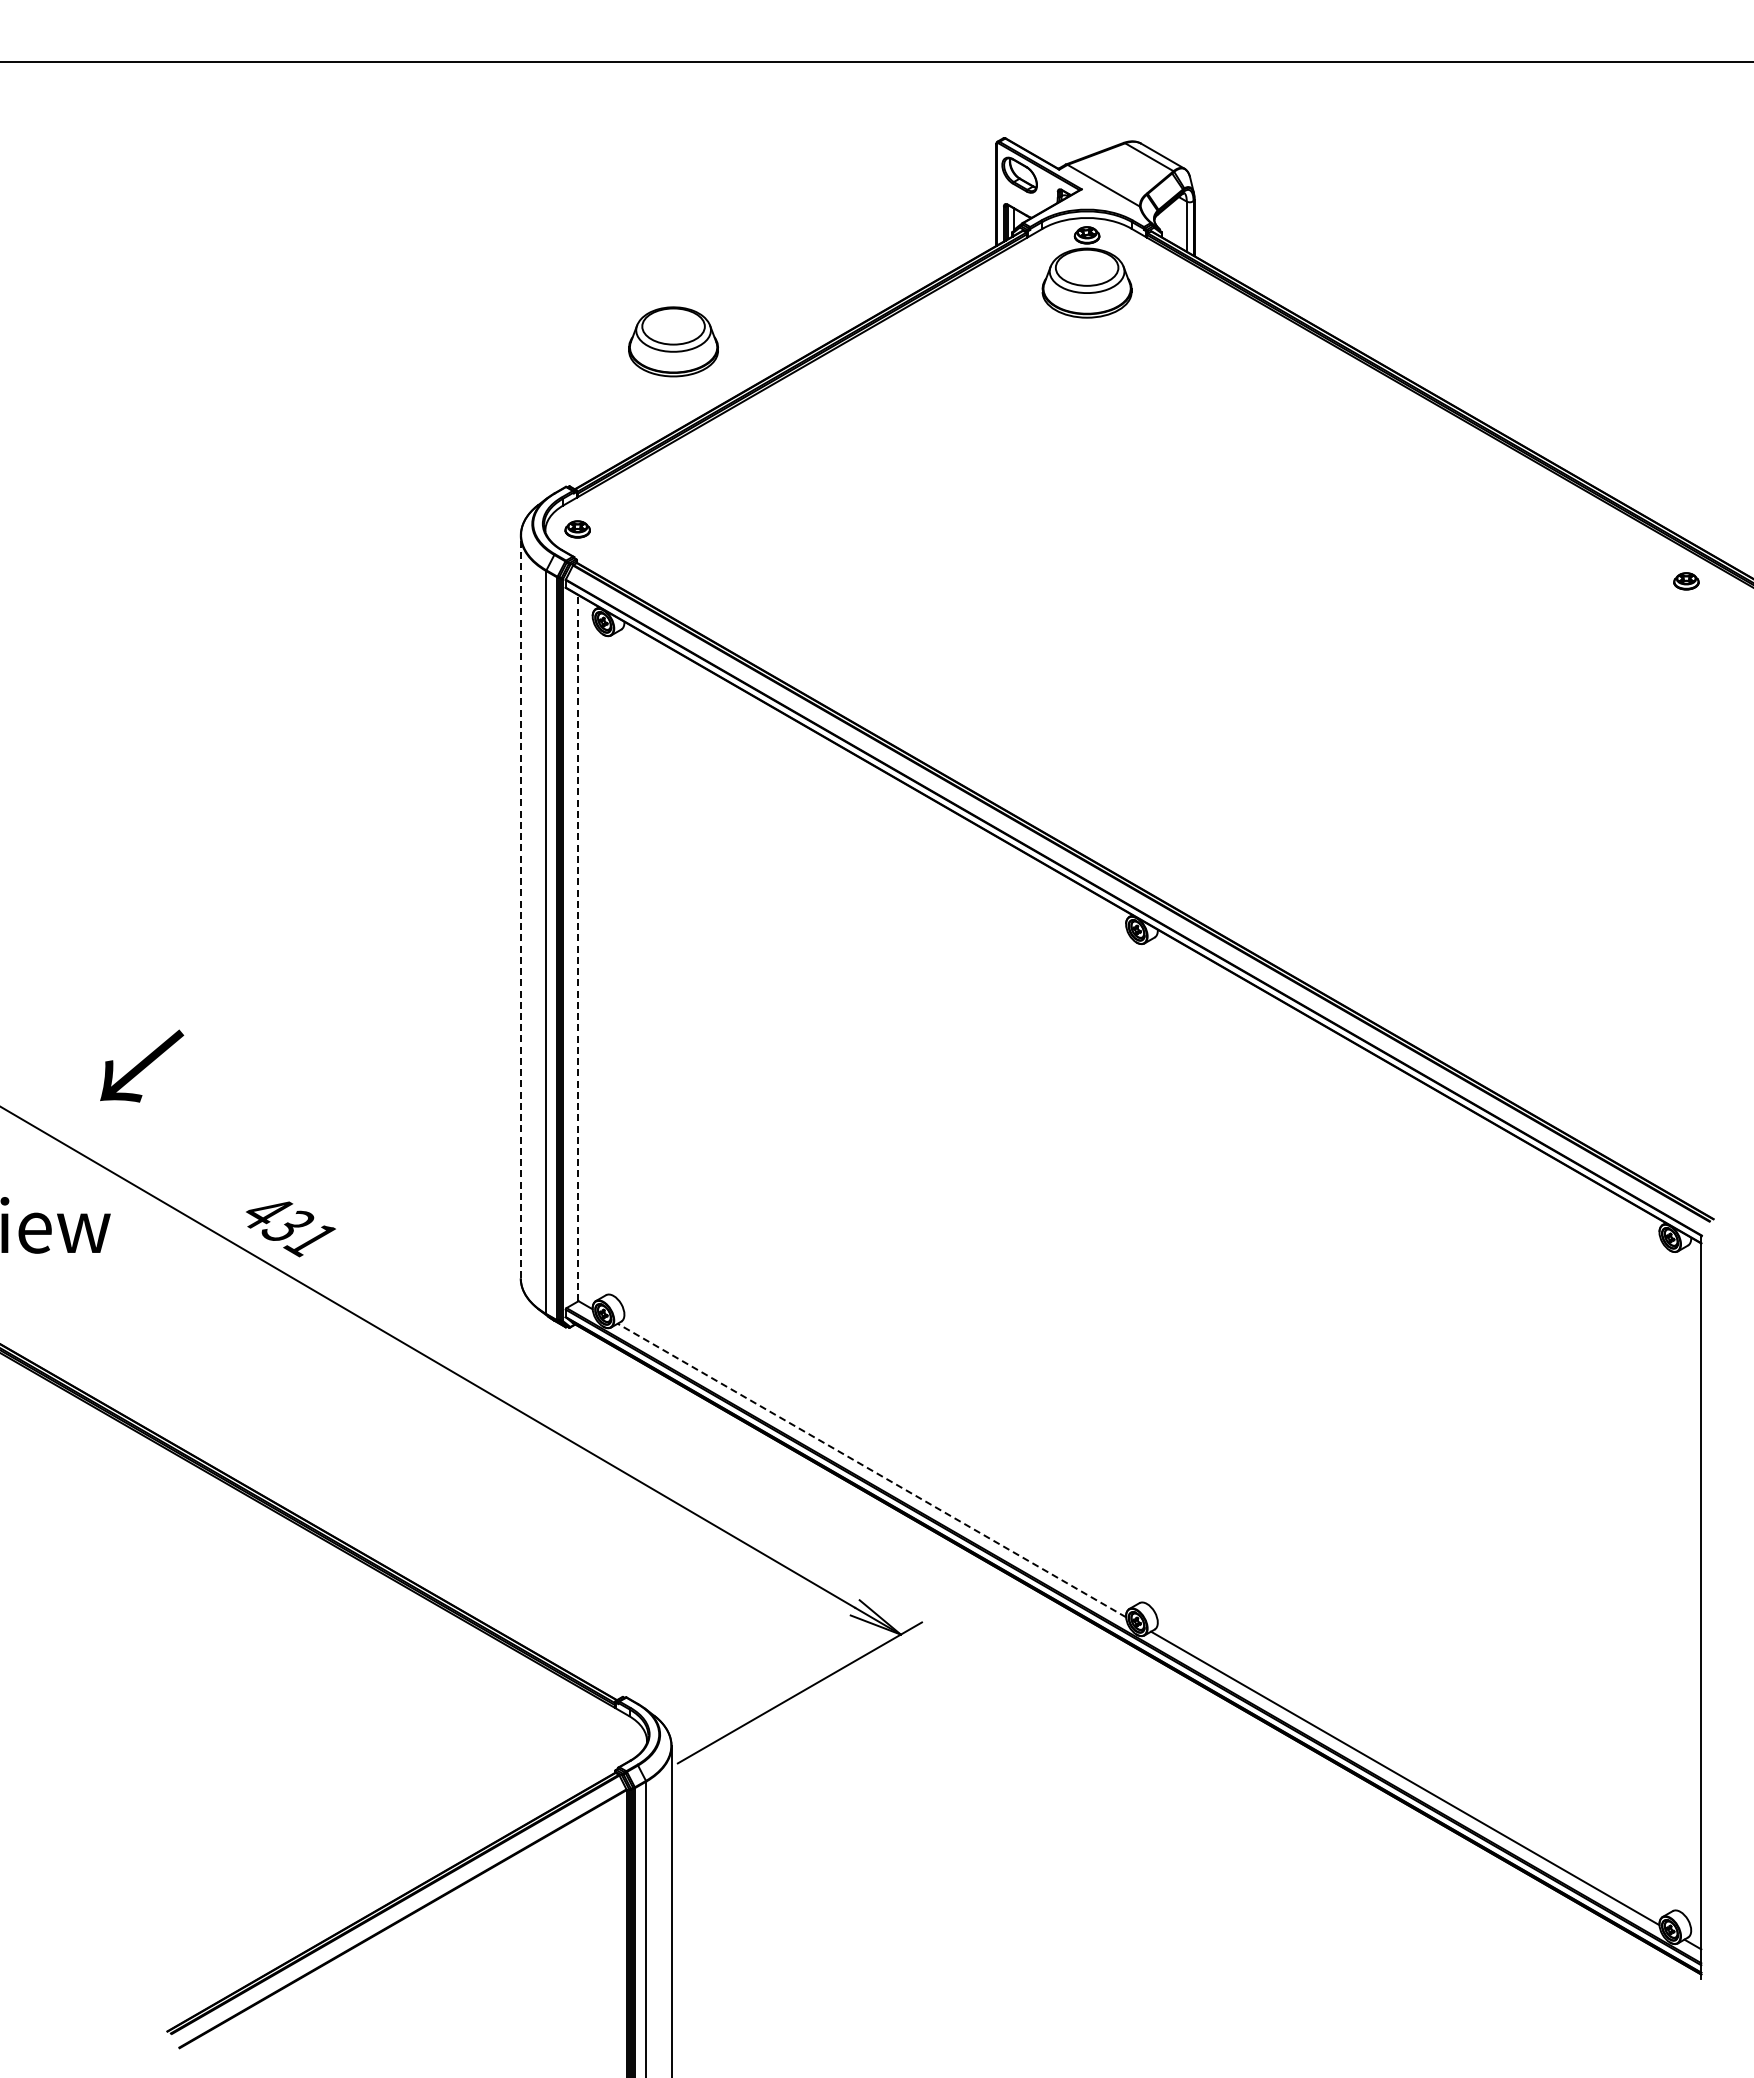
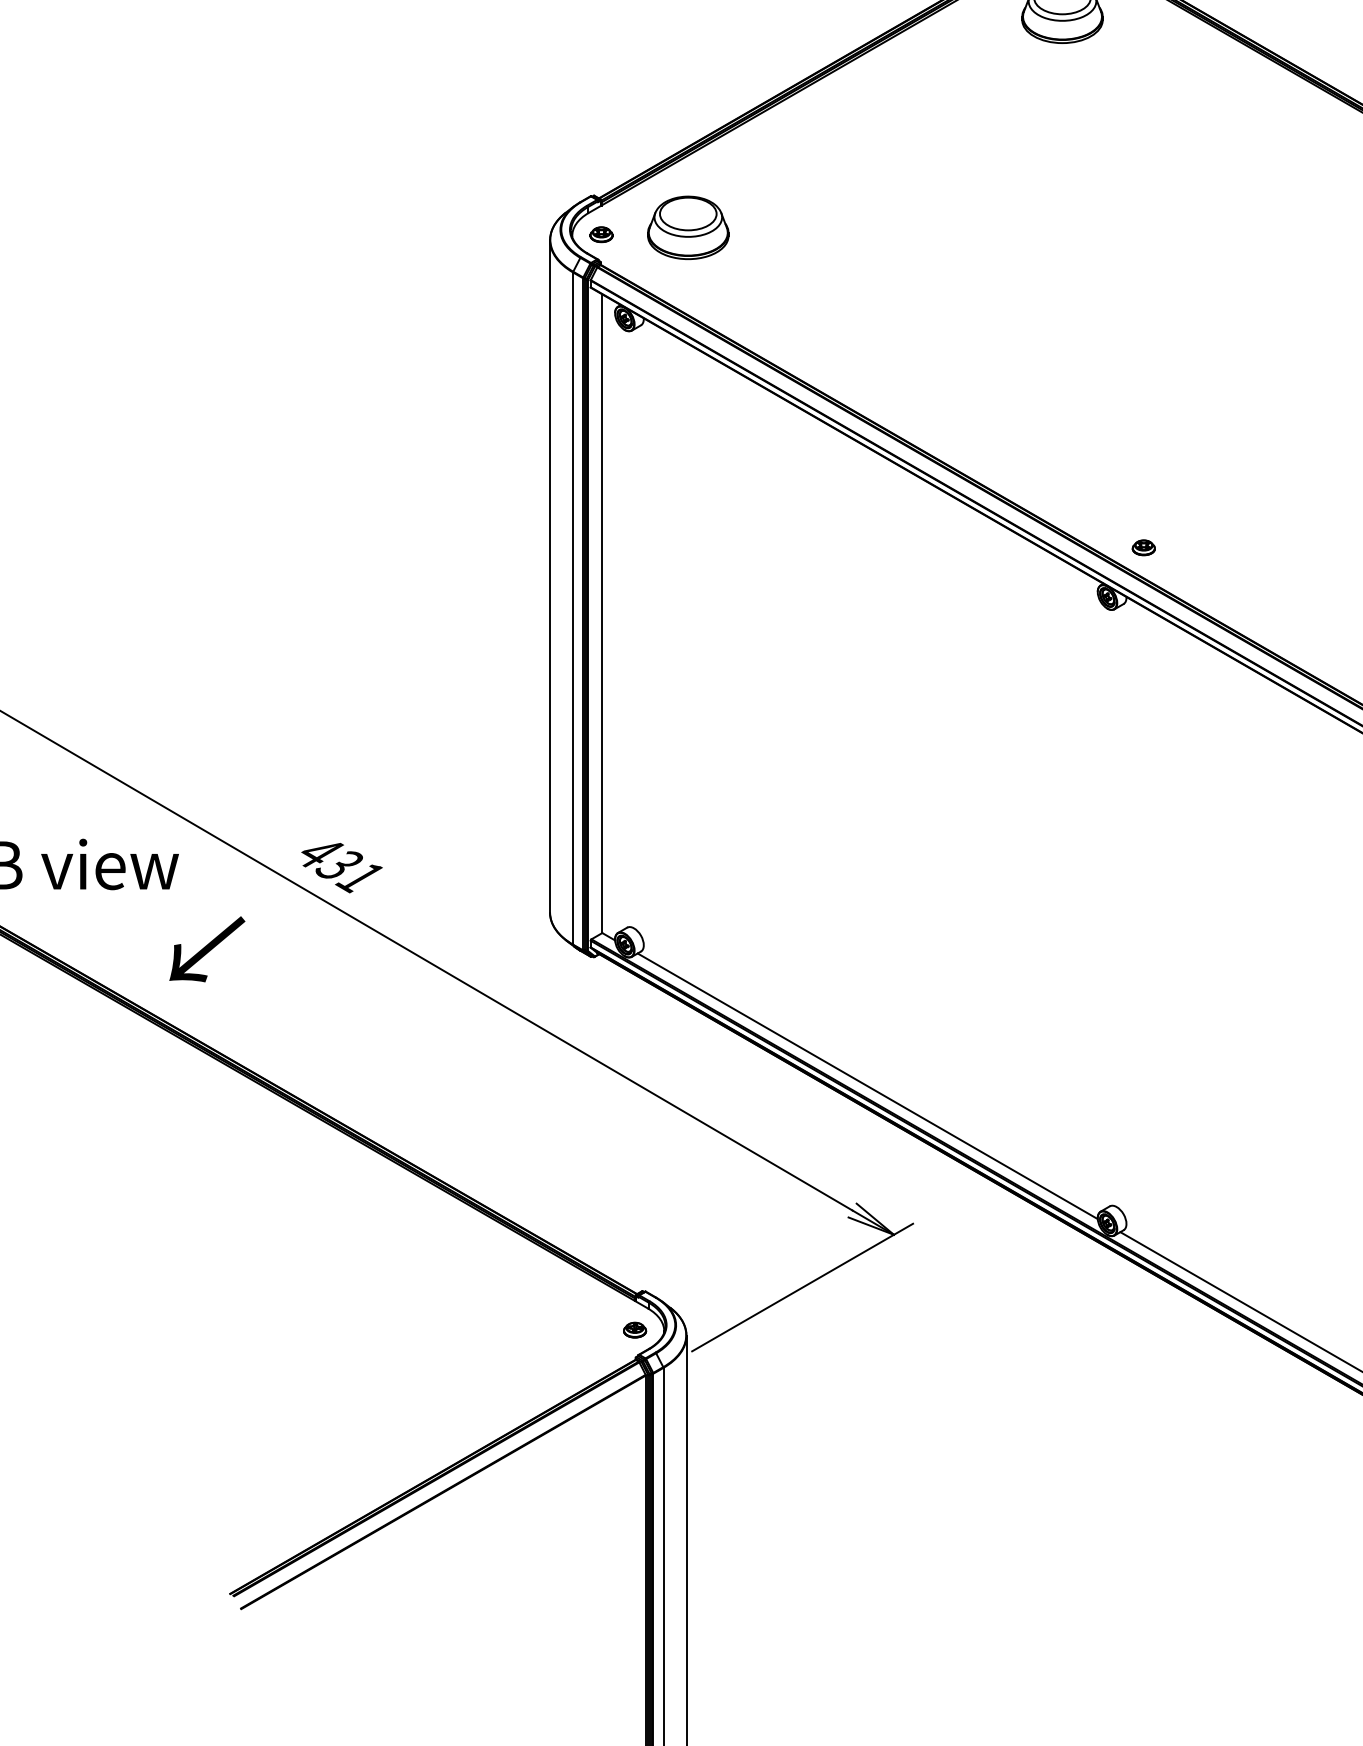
part: (673, 341) -> (688, 227), moved
part: (1176, 875) -> (1143, 547), added
line: (520, 906) -> (549, 575), dashed -> solid
line: (578, 948) -> (602, 613), dashed -> solid
text: (142, 1065) -> (207, 948), moved
line: (871, 1470) -> (867, 1086), dashed -> solid
part: (614, 1739) -> (634, 1329), added

